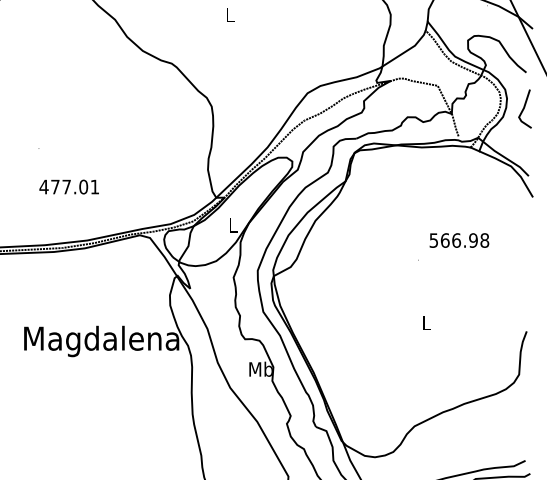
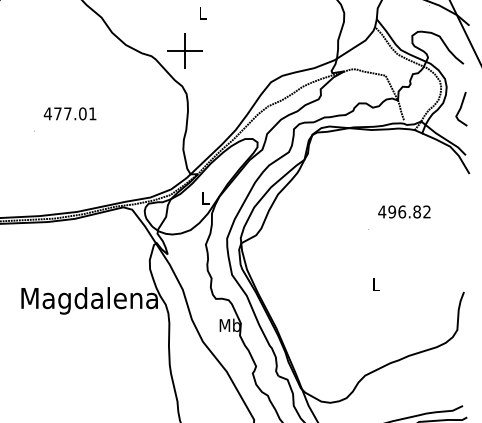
part: (209, 57) -> (184, 50), added
line: (525, 108) -> (461, 108), moved
text: (68, 186) -> (69, 113), moved
text: (459, 240) -> (404, 211), 566.98 -> 496.82

